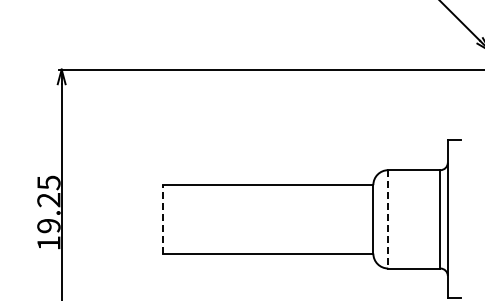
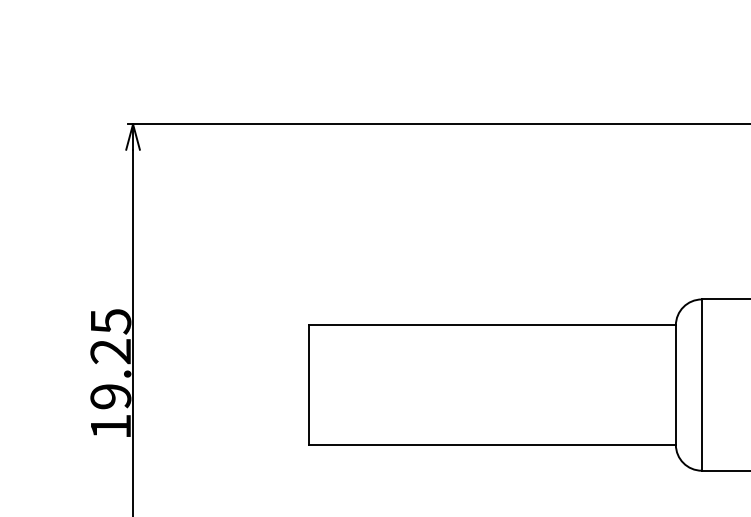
line: (162, 218) -> (308, 383), dashed -> solid
line: (388, 219) -> (702, 385), dashed -> solid

